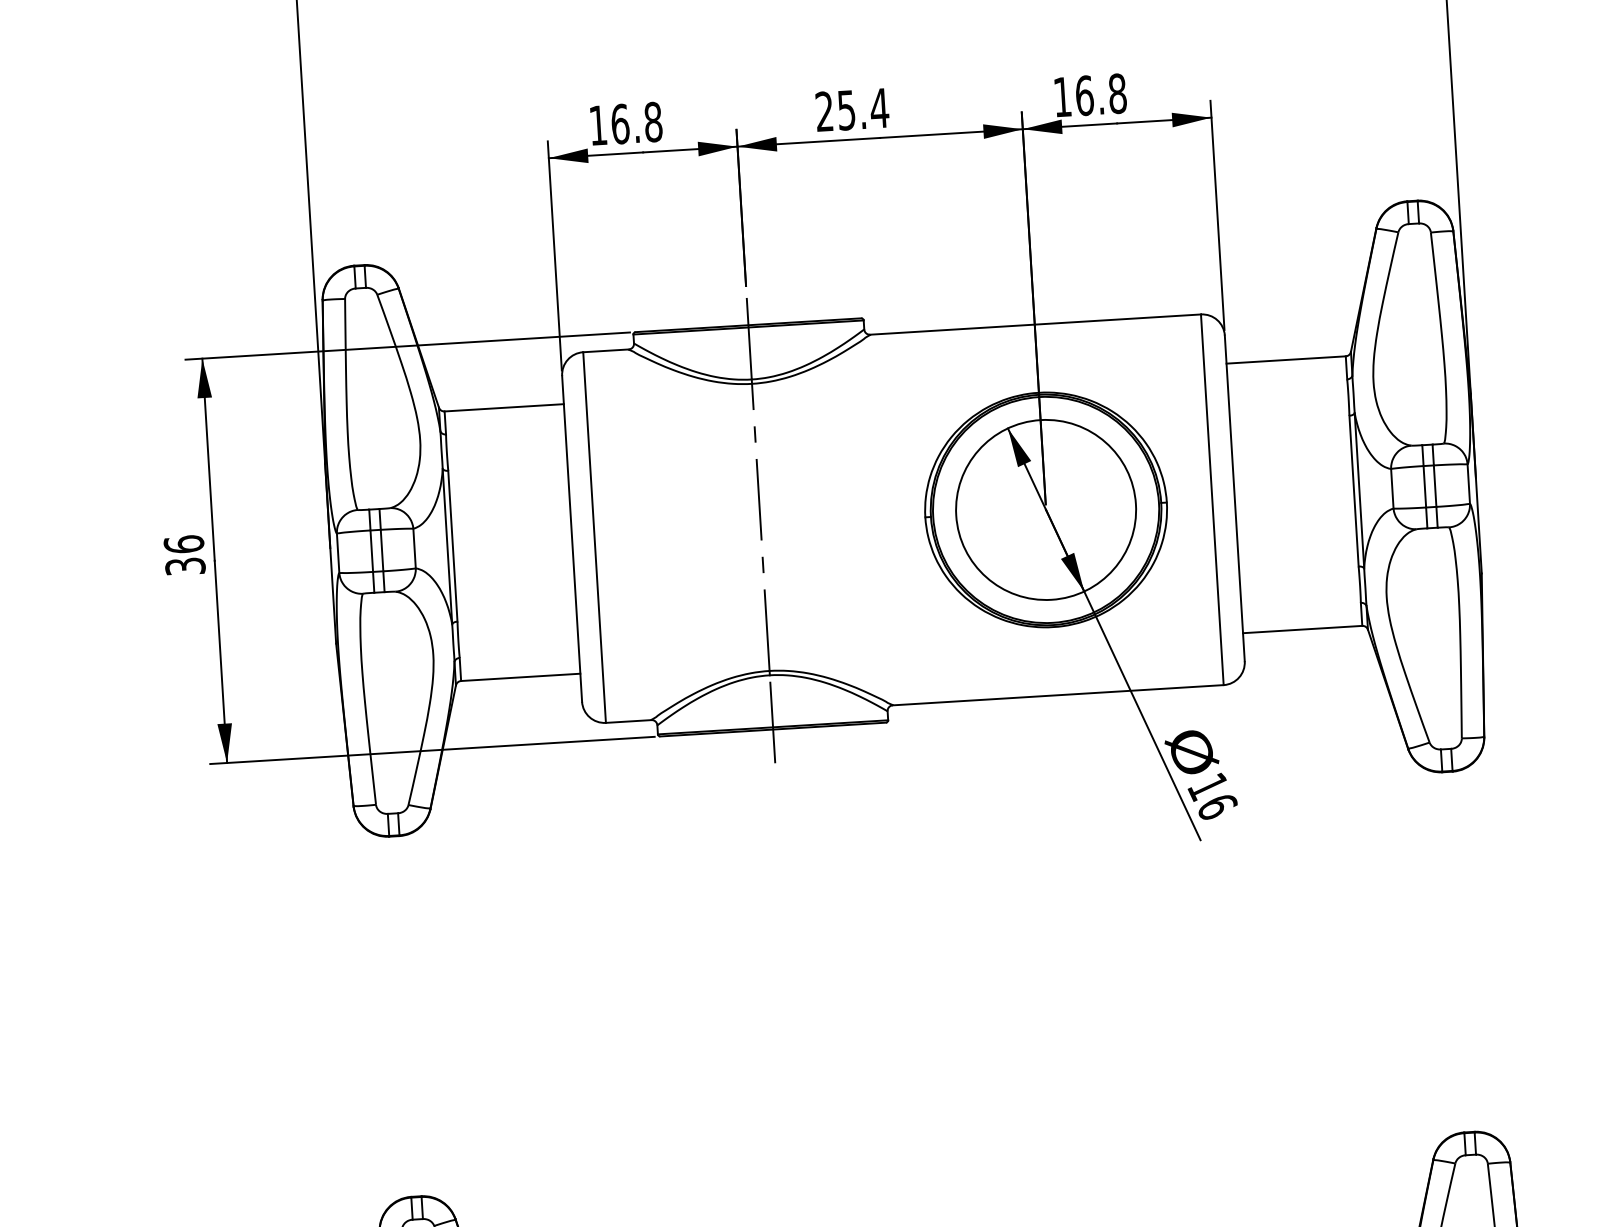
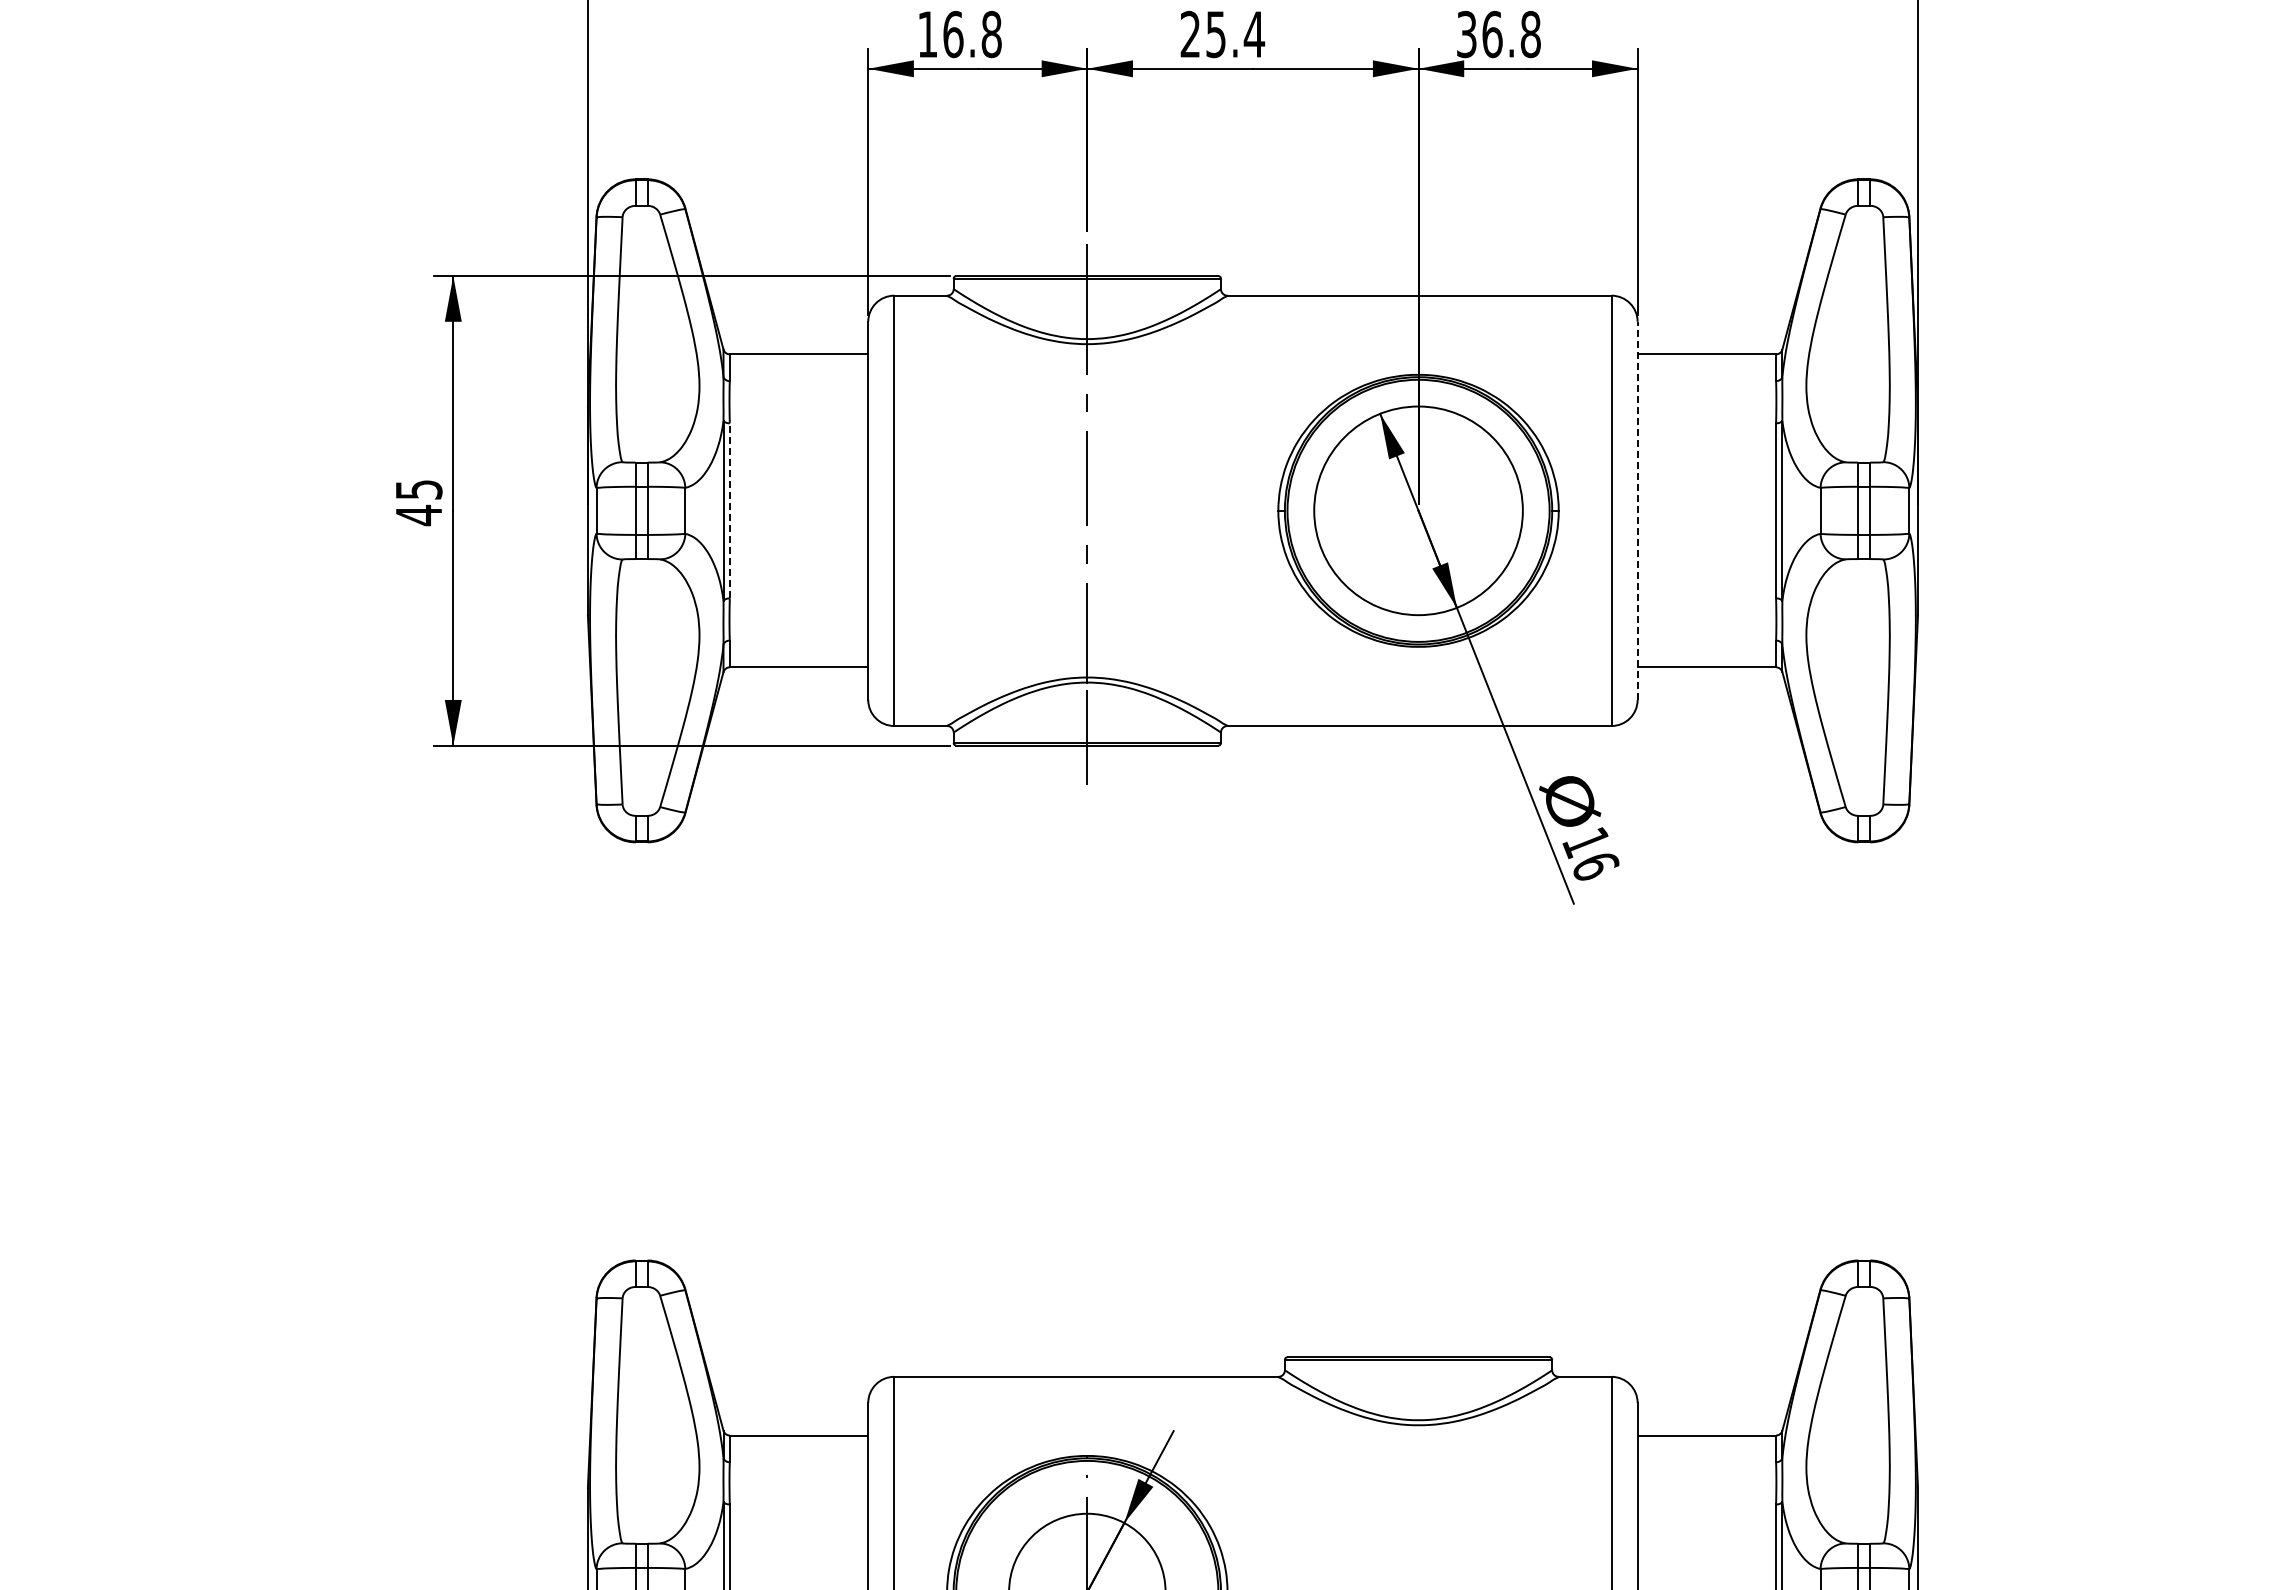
text: (1062, 97) -> (1466, 34), 16.8 -> 36.8
line: (1234, 498) -> (1637, 510), solid -> dashed
line: (452, 545) -> (729, 510), solid -> dashed
text: (184, 555) -> (418, 502), 36 -> 45

